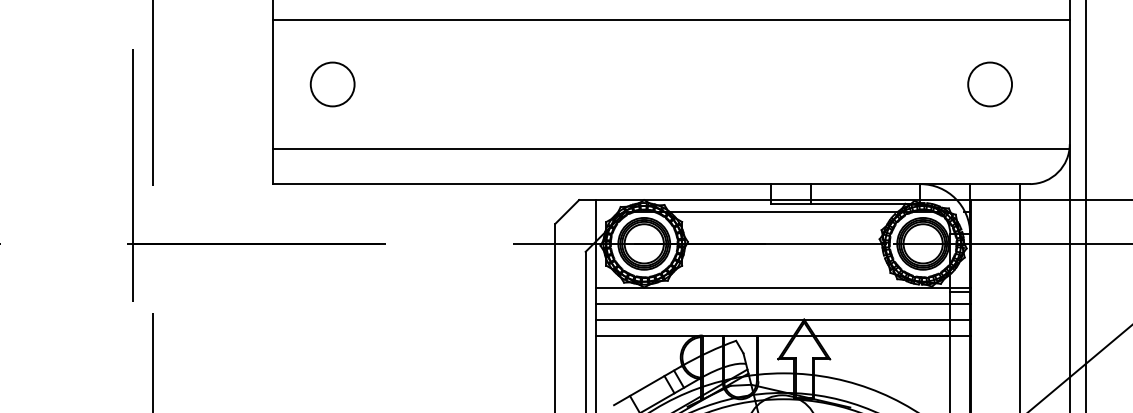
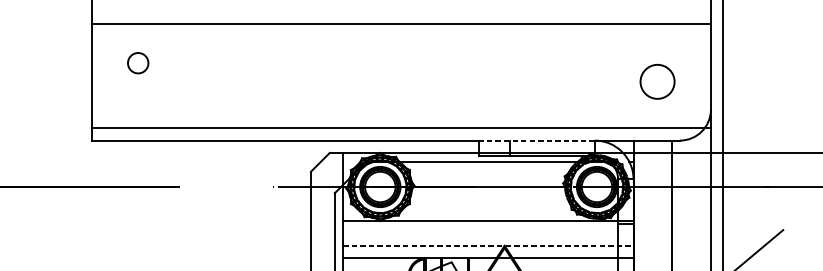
line: (670, 20) -> (400, 24), moved
circle: (332, 84) -> (138, 63), size x0.6
circle: (989, 84) -> (657, 81), moved
line: (670, 148) -> (400, 127), moved
line: (845, 184) -> (536, 140), solid -> dashed
line: (783, 303) -> (488, 233), removed
line: (784, 319) -> (489, 245), solid -> dashed

